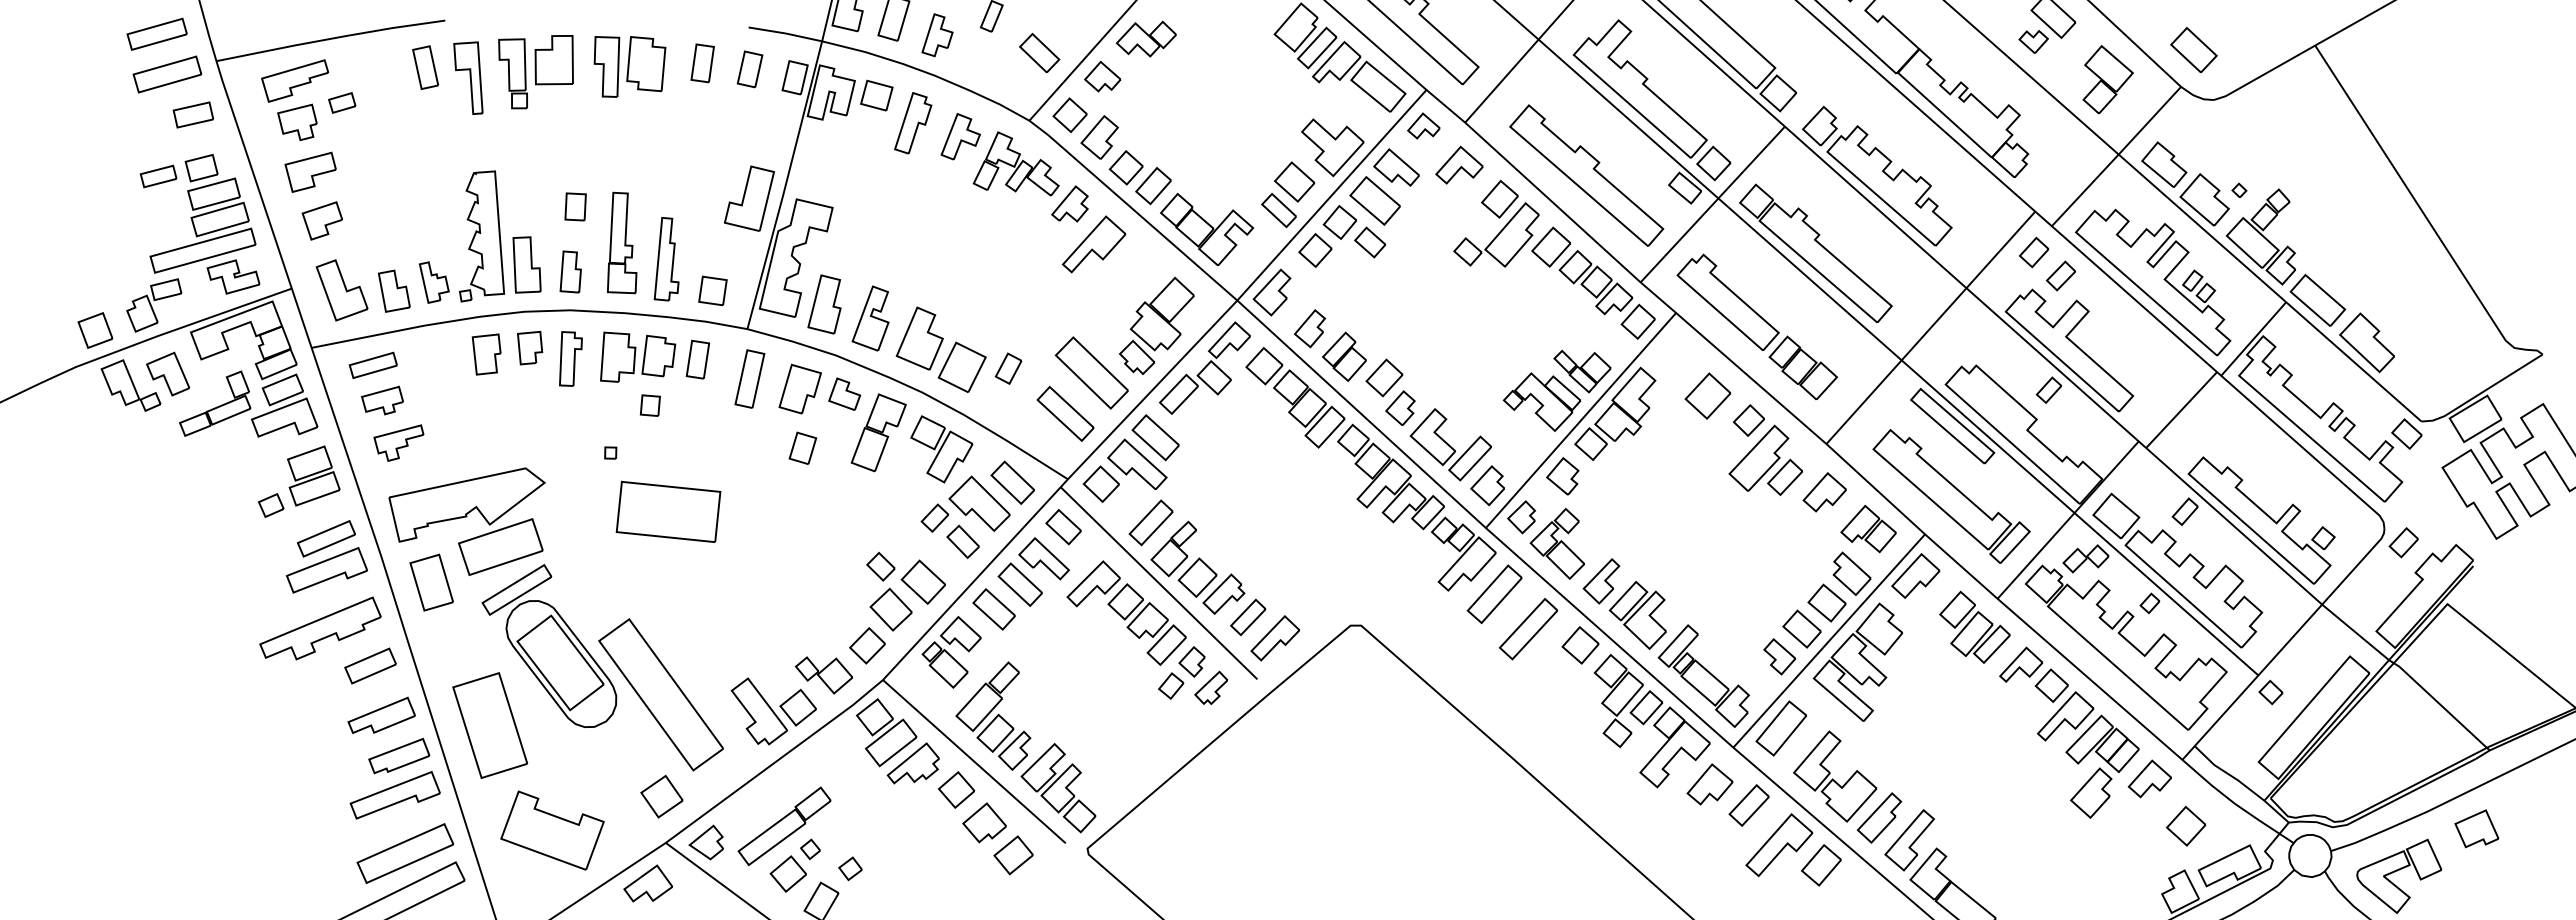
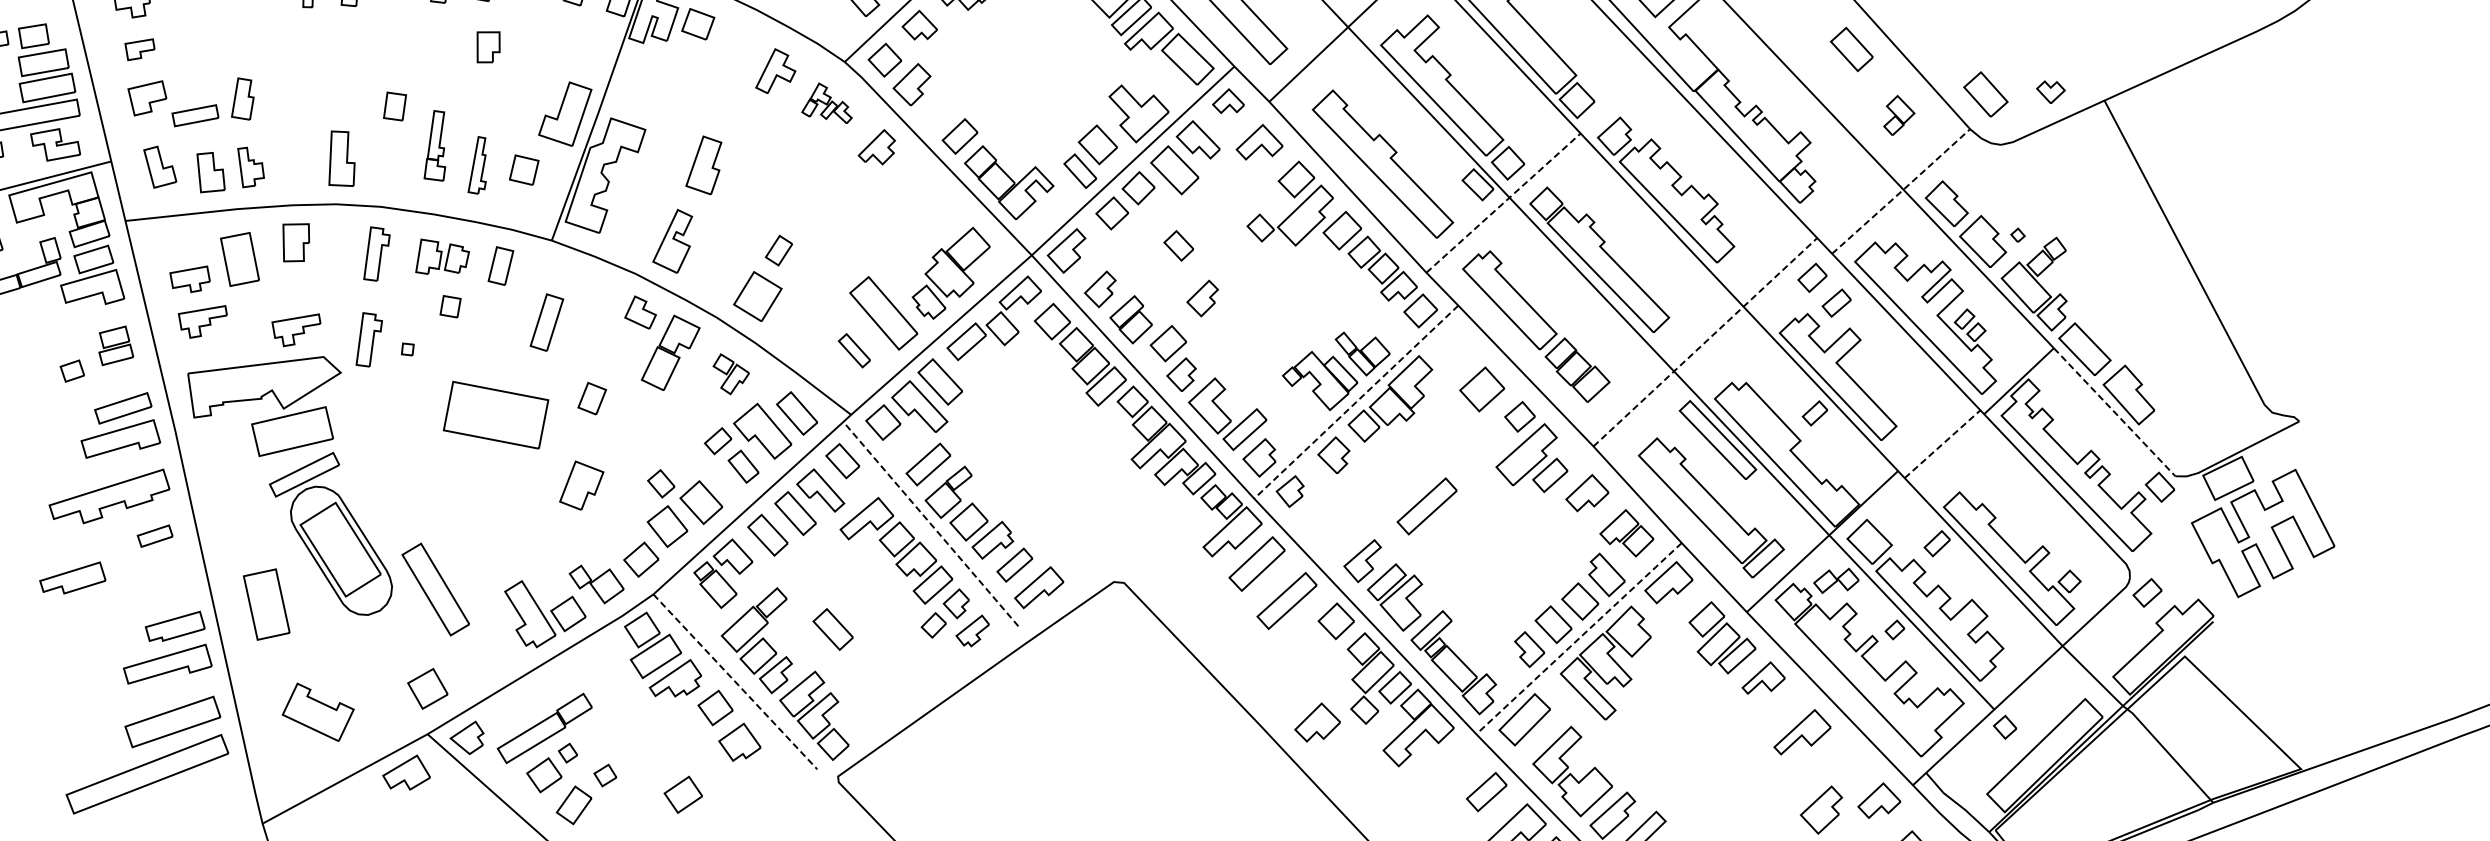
part: (2033, 41) -> (2050, 91), moved
part: (2107, 79) -> (1899, 115), size x0.6
part: (913, 123) -> (731, 54), removed
line: (2117, 156) -> (1902, 191), solid -> dashed
part: (1015, 163) -> (827, 102), size x0.6
part: (1125, 167) -> (934, 115), removed
part: (310, 171) -> (139, 48), size x0.6
line: (1713, 204) -> (1504, 203), solid -> dashed
part: (481, 236) -> (300, 127), removed
part: (622, 242) -> (437, 145), size x0.7
part: (1369, 242) -> (1178, 245), moved
part: (1094, 244) -> (897, 188), removed
part: (666, 259) -> (479, 165), size x0.7
part: (570, 271) -> (243, 98), moved
part: (341, 290) -> (159, 167), size x0.7
part: (712, 290) -> (523, 169), moved
part: (824, 304) -> (704, 165), moved
line: (1931, 327) -> (1705, 342), solid -> dashed
part: (1414, 328) -> (1202, 298), added
part: (919, 338) -> (718, 264), removed
part: (530, 347) -> (488, 46), moved
part: (638, 356) -> (443, 257), size x0.7
line: (2354, 362) -> (2115, 412), solid -> dashed
part: (372, 364) -> (194, 114), moved
part: (1008, 368) -> (778, 250), moved
part: (749, 378) -> (546, 322), moved
part: (799, 388) -> (581, 485), moved
line: (2181, 410) -> (1942, 444), solid -> dashed
part: (1065, 413) -> (854, 350), size x0.6
line: (1581, 420) -> (1356, 402), solid -> dashed
part: (494, 442) -> (295, 329), added
part: (570, 446) -> (369, 339), added
part: (802, 447) -> (591, 397), moved
part: (941, 449) -> (730, 374), size x0.6
part: (313, 475) -> (116, 345), size x0.7
part: (668, 511) -> (496, 414), moved
part: (1661, 520) -> (1426, 506), added
part: (1556, 543) -> (1321, 519), removed
part: (431, 582) -> (239, 259), moved
line: (1159, 583) -> (931, 524), solid -> dashed
line: (1828, 641) -> (1578, 639), solid -> dashed
part: (370, 665) -> (155, 535), size x0.7
part: (2051, 685) -> (1791, 701), removed
part: (660, 694) -> (435, 589), size x0.6
part: (1068, 699) -> (832, 629), added
part: (381, 714) -> (72, 576), moved
part: (490, 725) -> (266, 604), size x0.7
part: (2102, 743) -> (1836, 762), removed
line: (974, 761) -> (735, 681), solid -> dashed
part: (1709, 784) -> (1317, 722), moved
part: (552, 830) -> (318, 712), size x0.7
part: (1013, 855) -> (683, 794), moved

